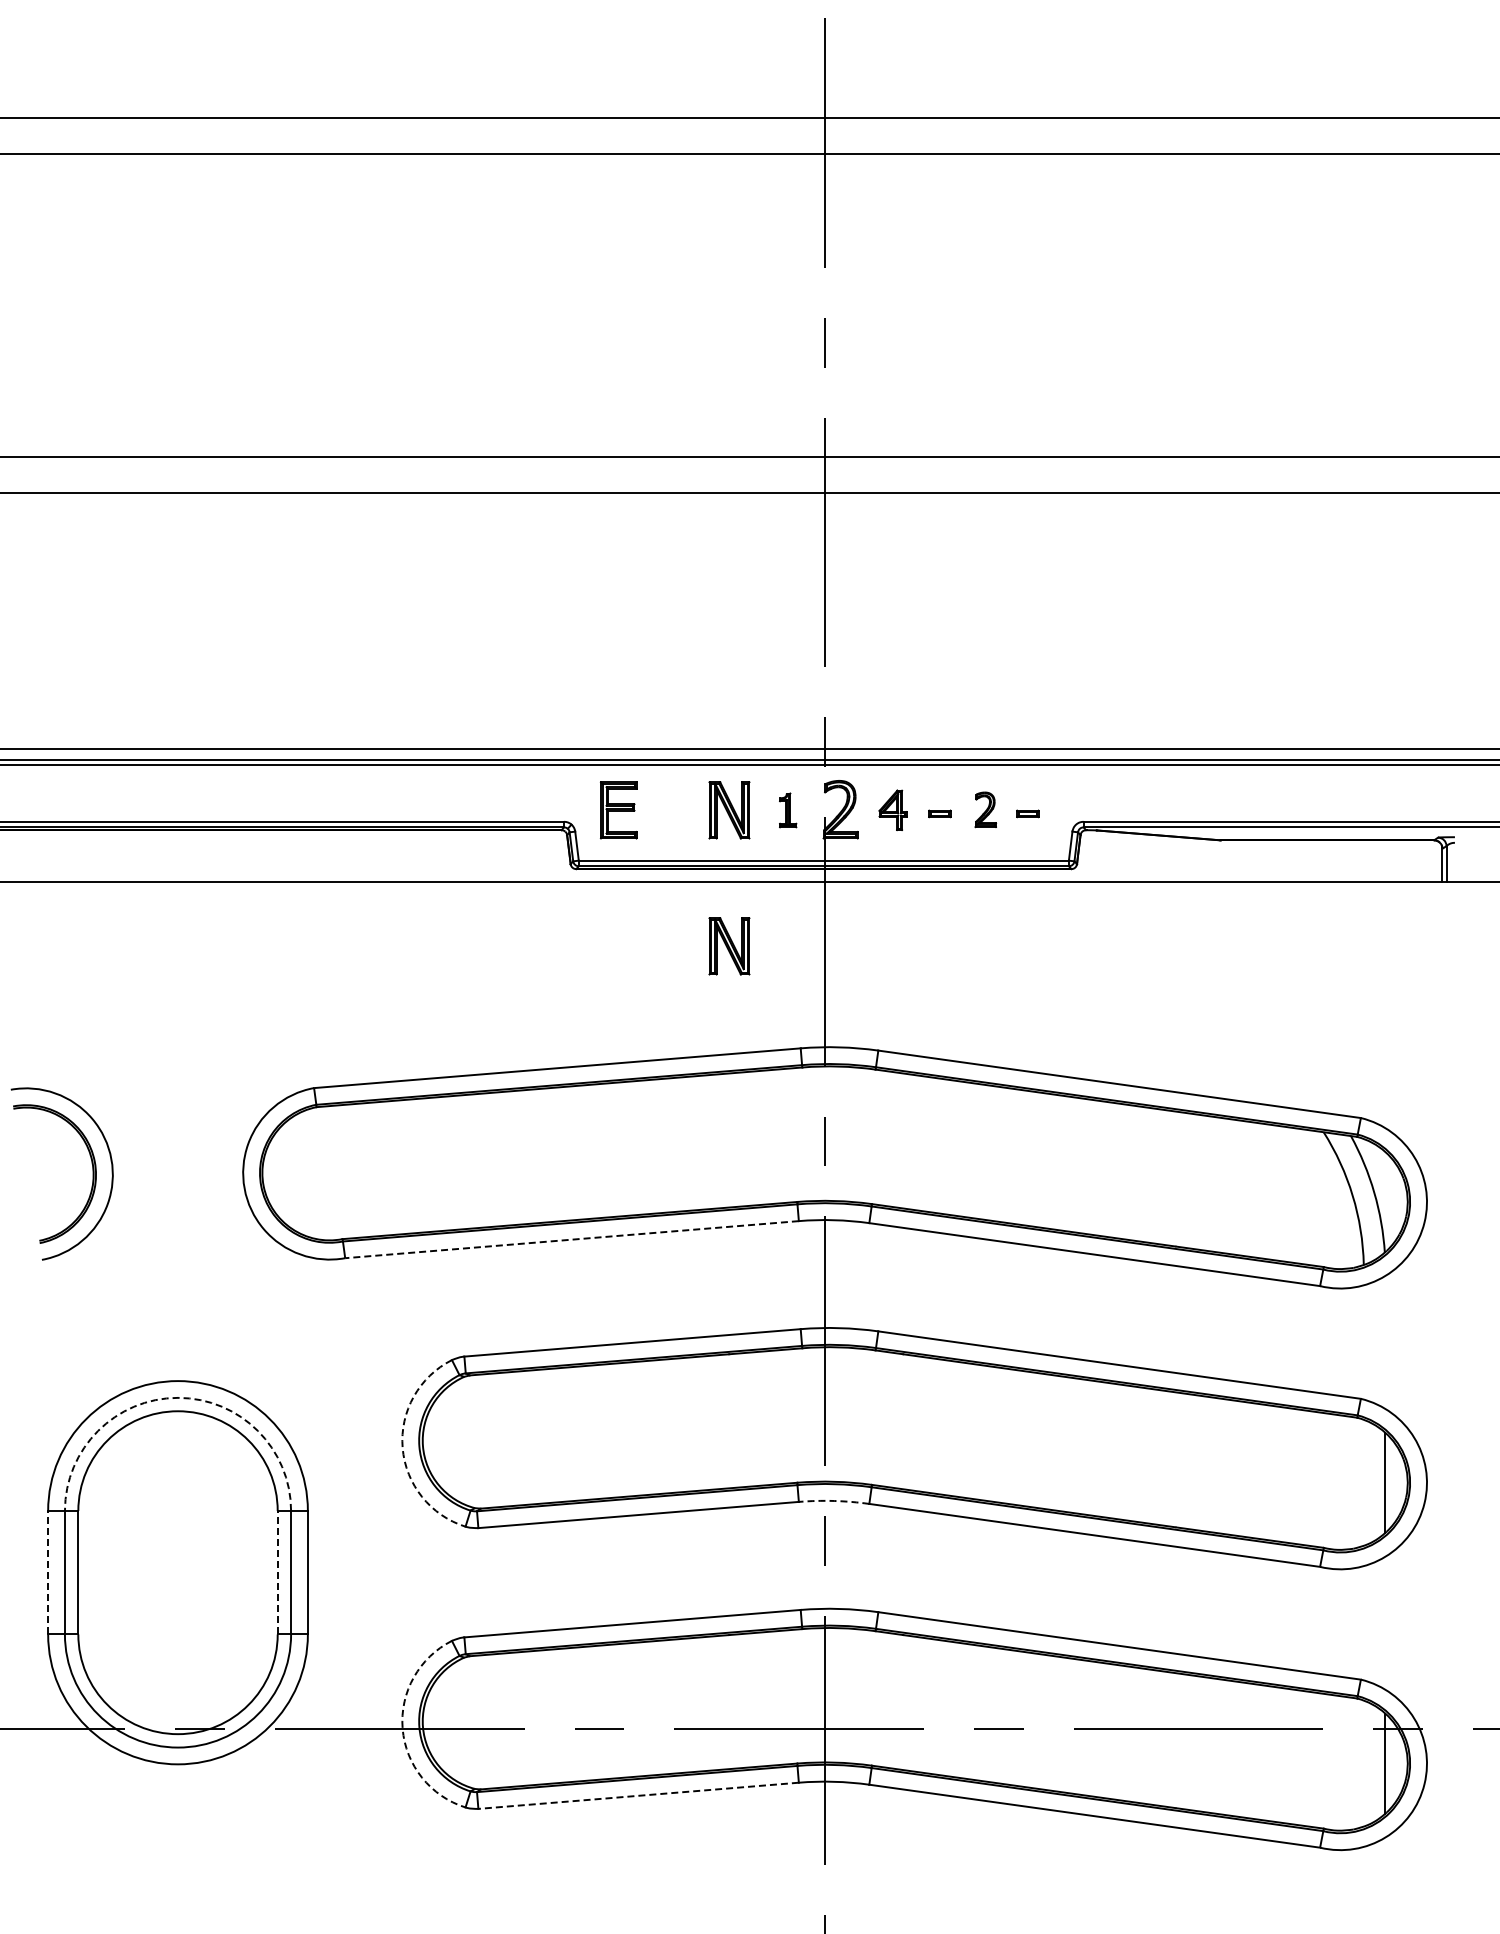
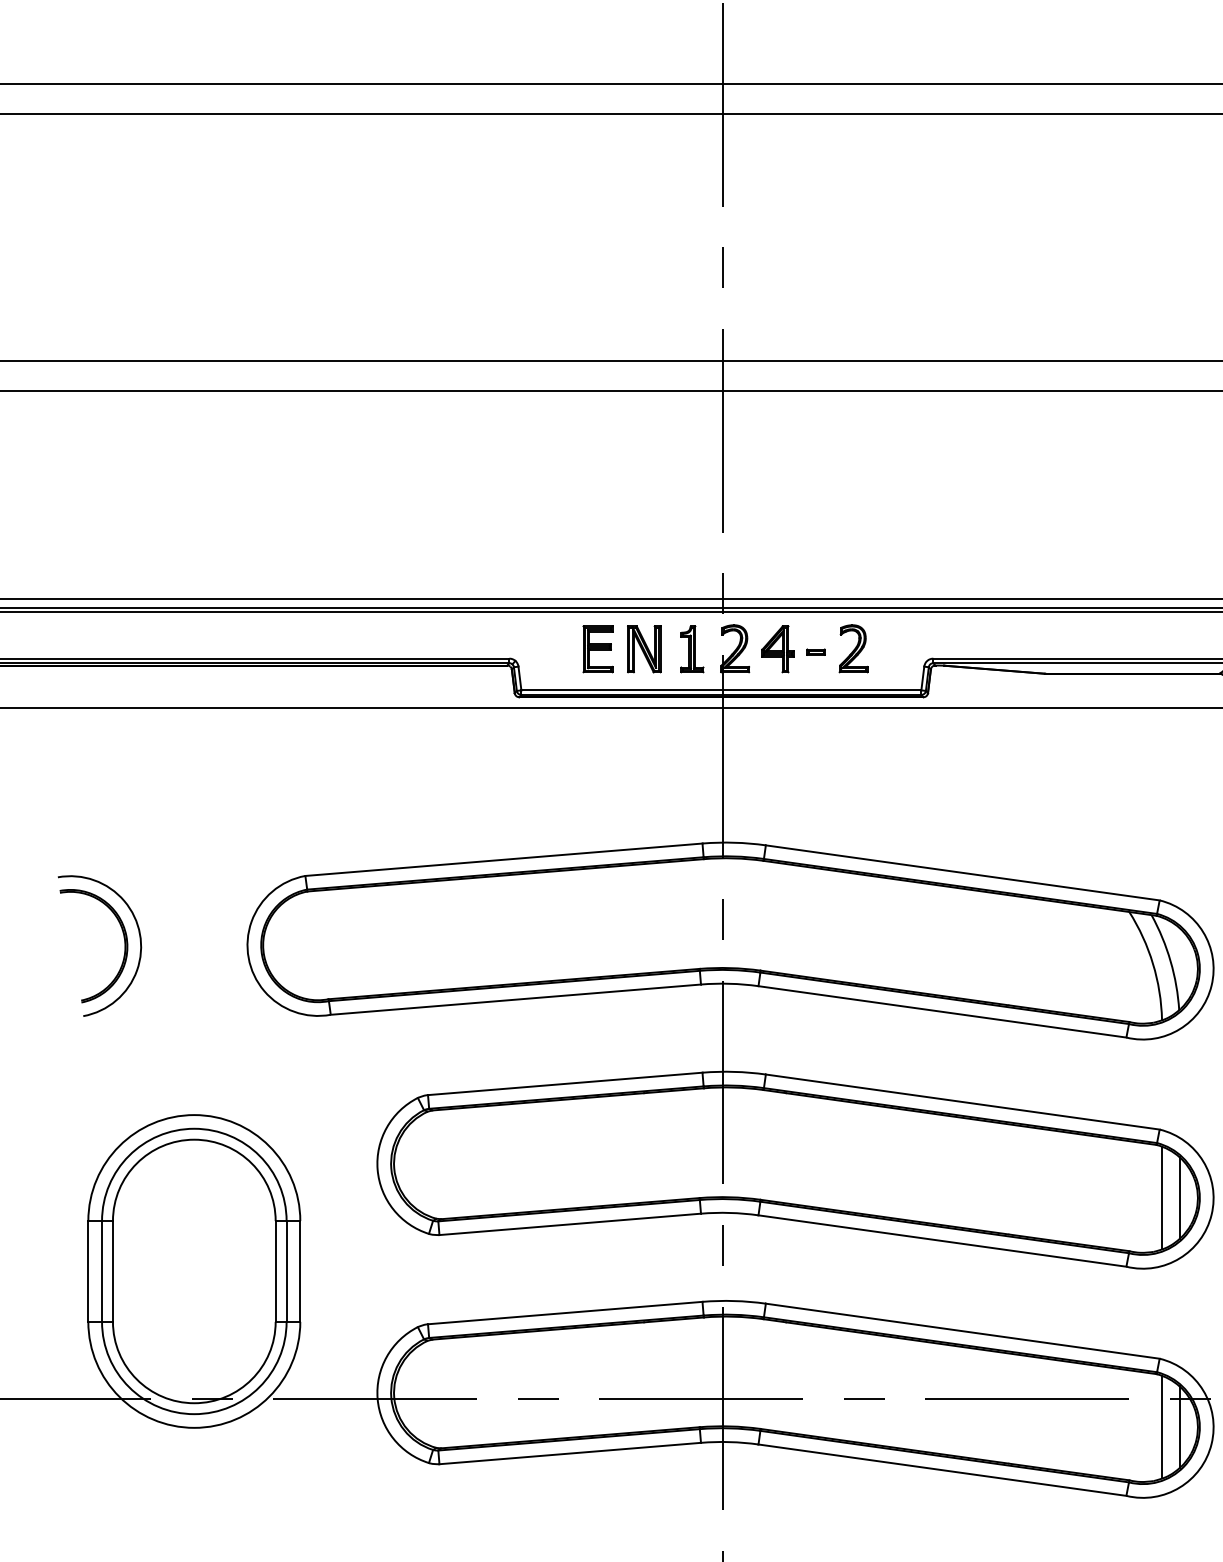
part: (985, 809) -> (853, 648), size x1.67
part: (618, 810) -> (597, 649), moved
part: (787, 810) -> (691, 649), size x1.67
part: (892, 810) -> (777, 649), size x1.43
part: (1027, 813) -> (887, 651), removed
part: (729, 946) -> (644, 760), removed
line: (572, 1239) -> (516, 999), dashed -> solid
arc: (178, 1397) -> (194, 1128), dashed -> solid
arc: (402, 1447) -> (377, 1169), dashed -> solid
line: (1363, 1482) -> (1161, 1197), added
arc: (834, 1500) -> (730, 1212), dashed -> solid
line: (48, 1572) -> (88, 1271), dashed -> solid
line: (277, 1572) -> (275, 1271), dashed -> solid
arc: (402, 1728) -> (377, 1398), dashed -> solid
line: (1363, 1763) -> (1161, 1427), added
line: (638, 1795) -> (570, 1453), dashed -> solid

